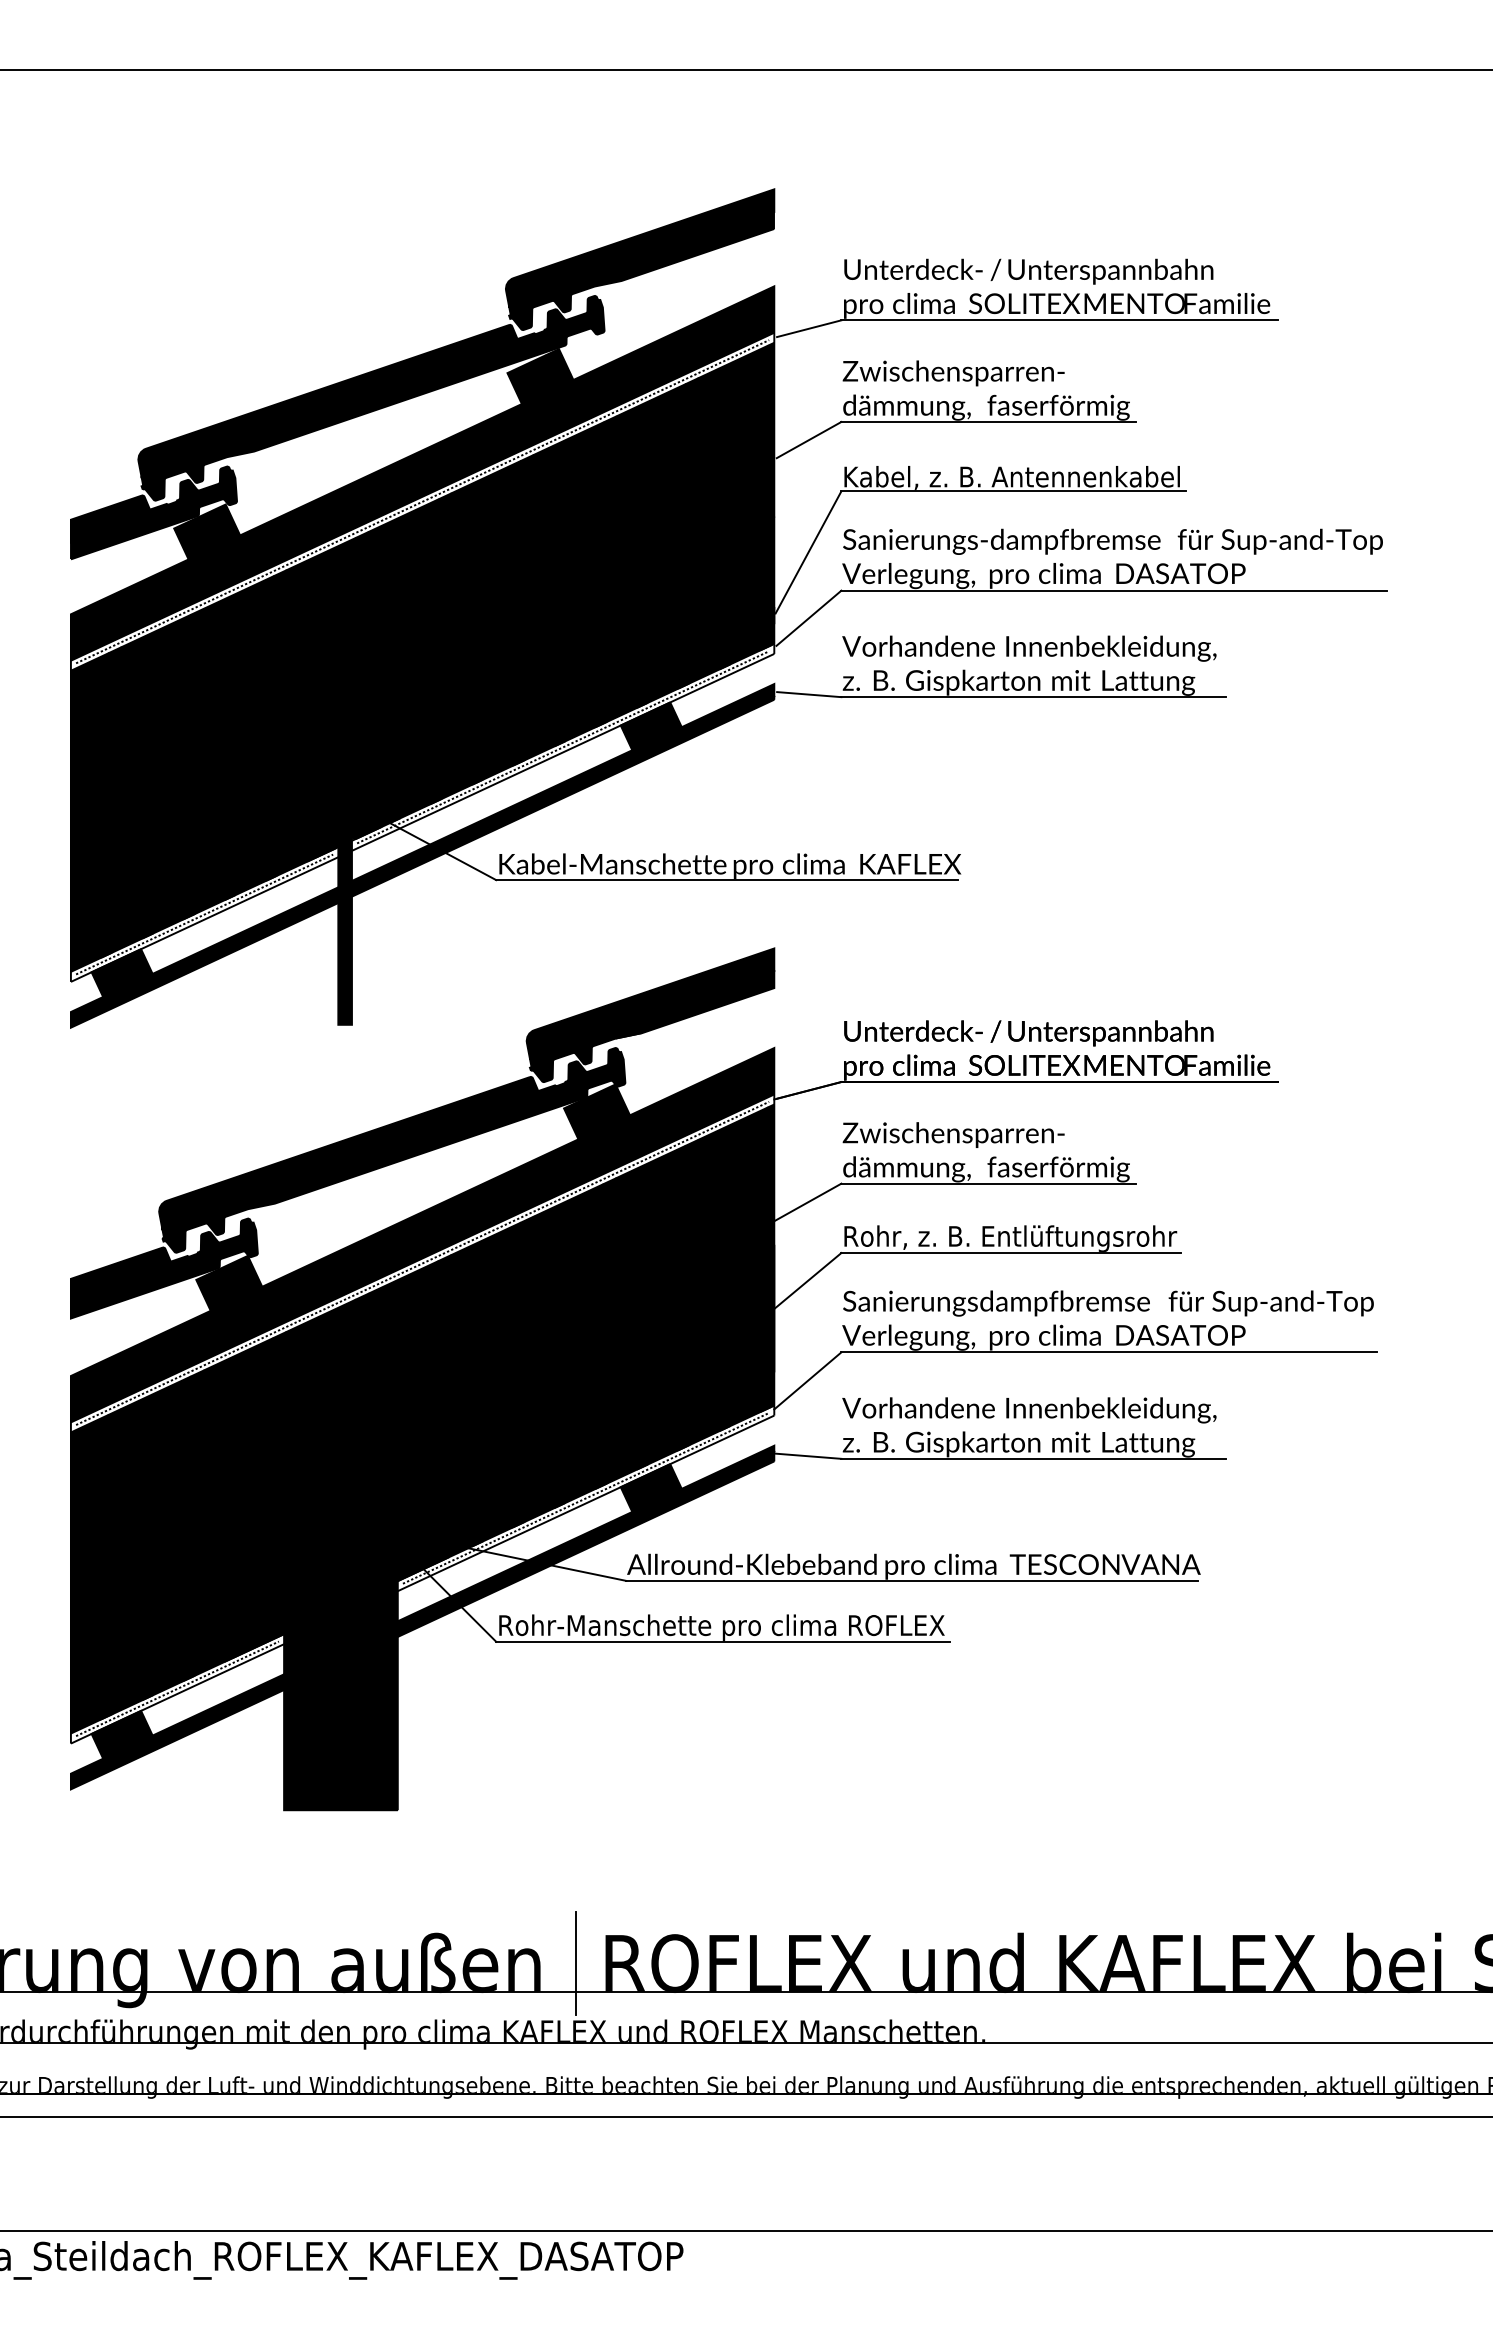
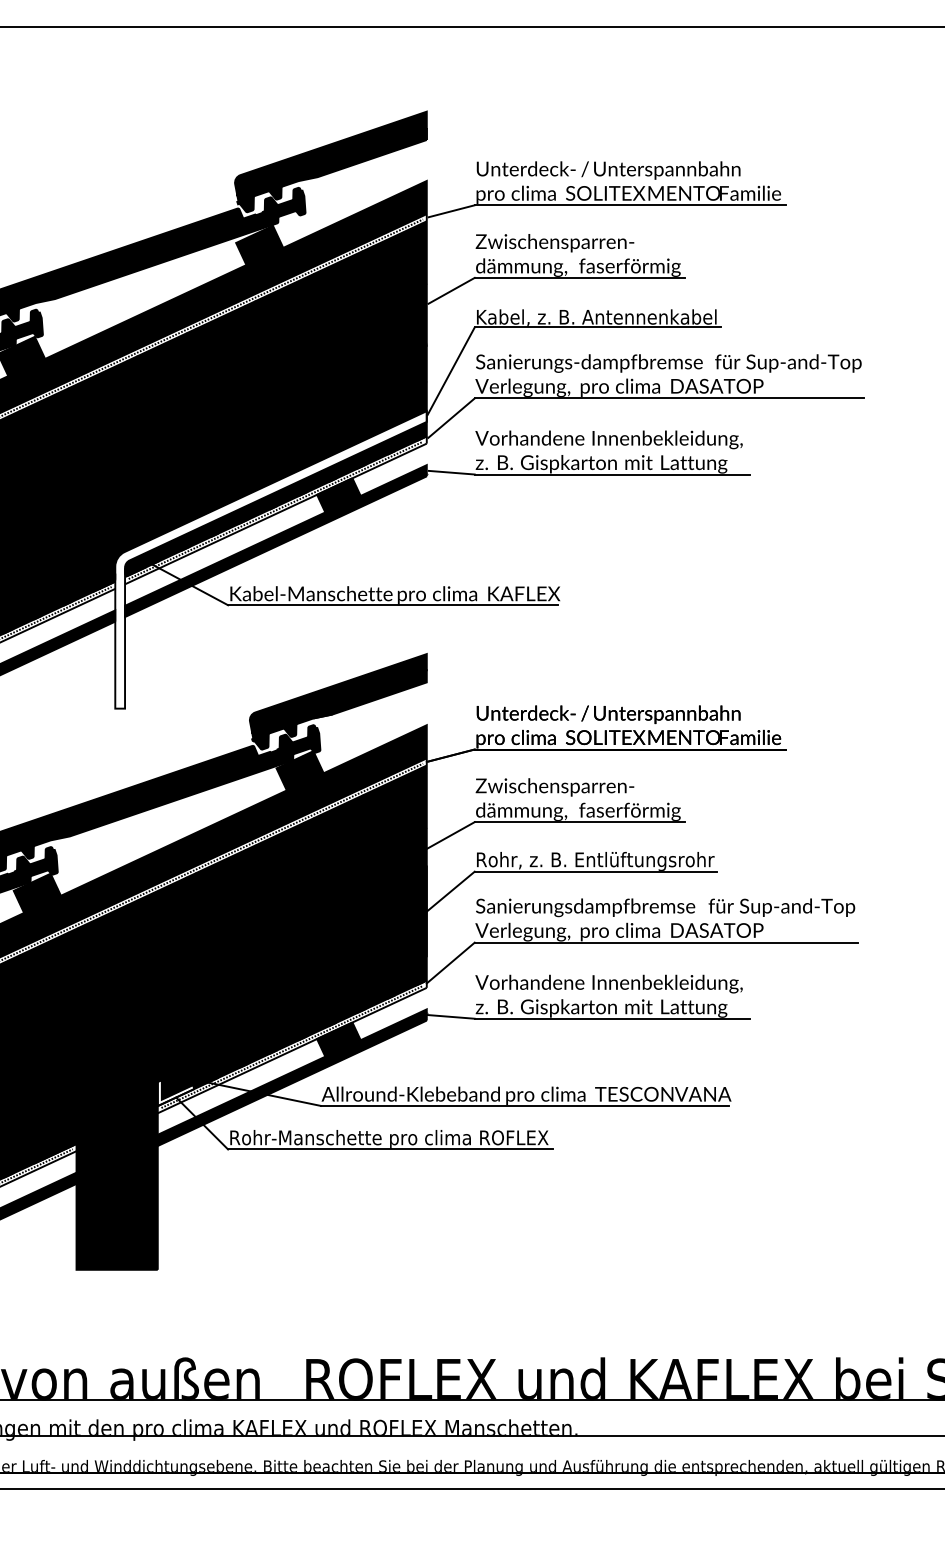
fill: (556, 816) -> (271, 559), removed
fill: (423, 1562) -> (176, 1092), removed
line: (575, 1963) -> (284, 1379), removed

